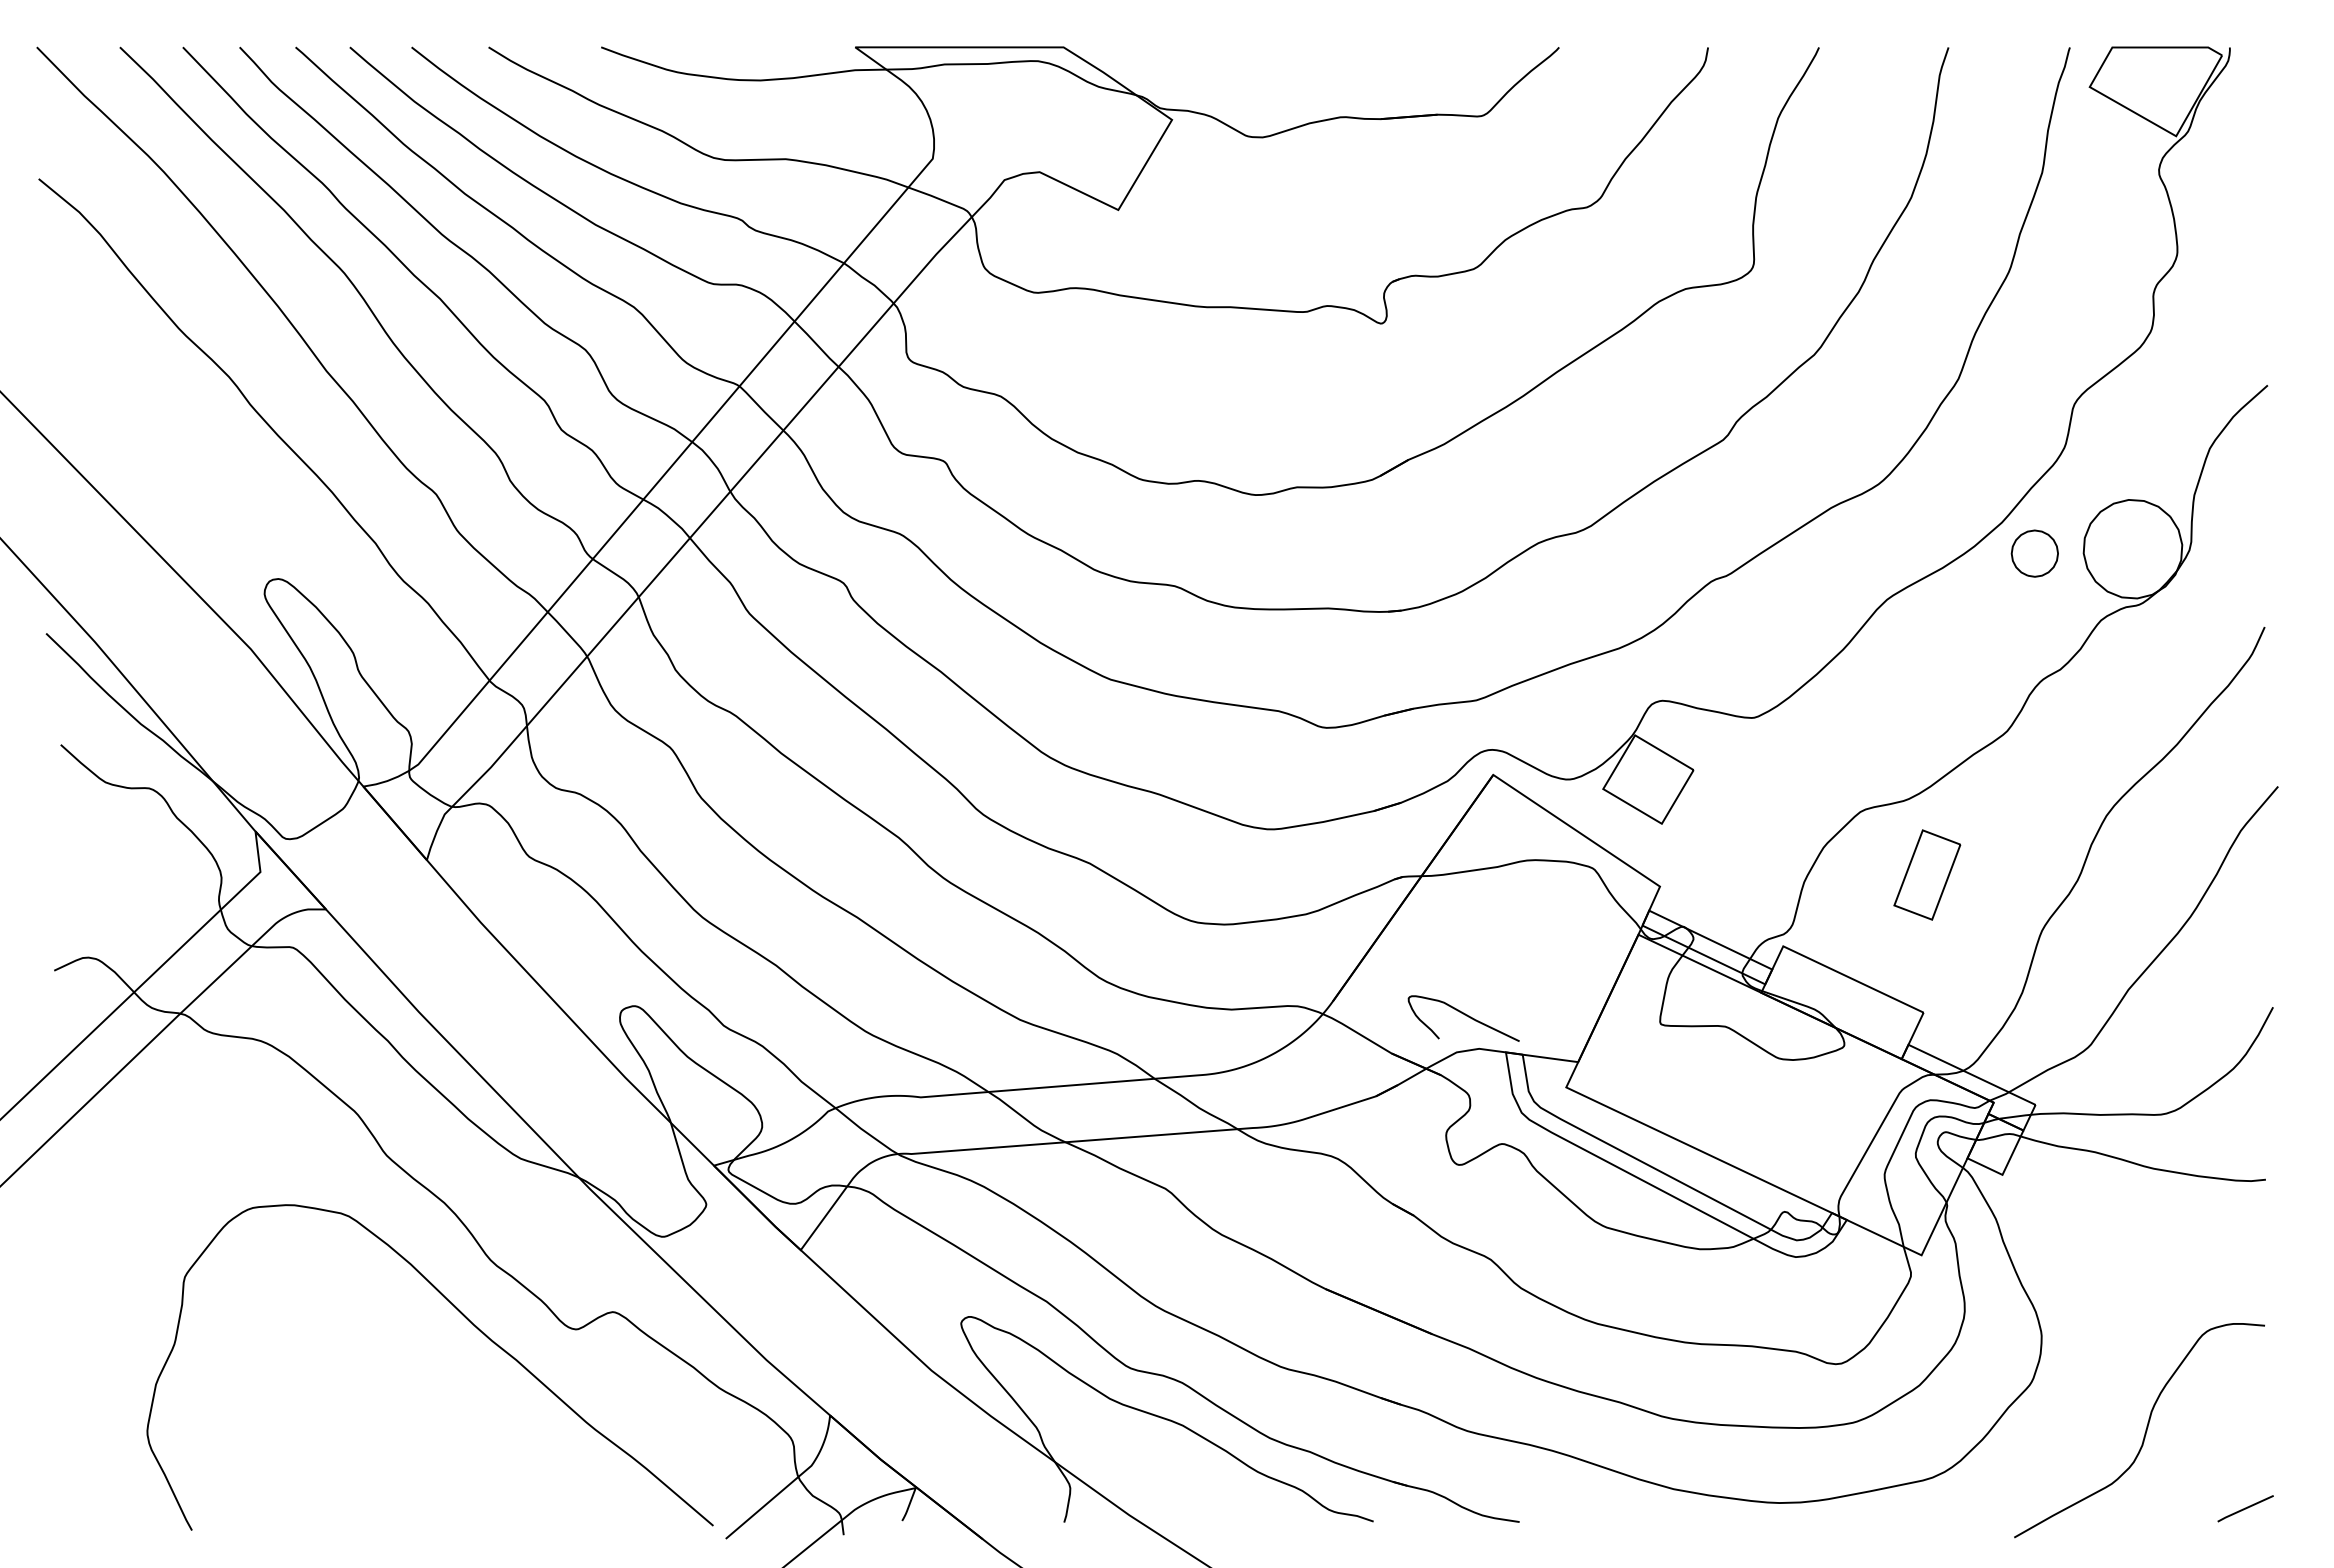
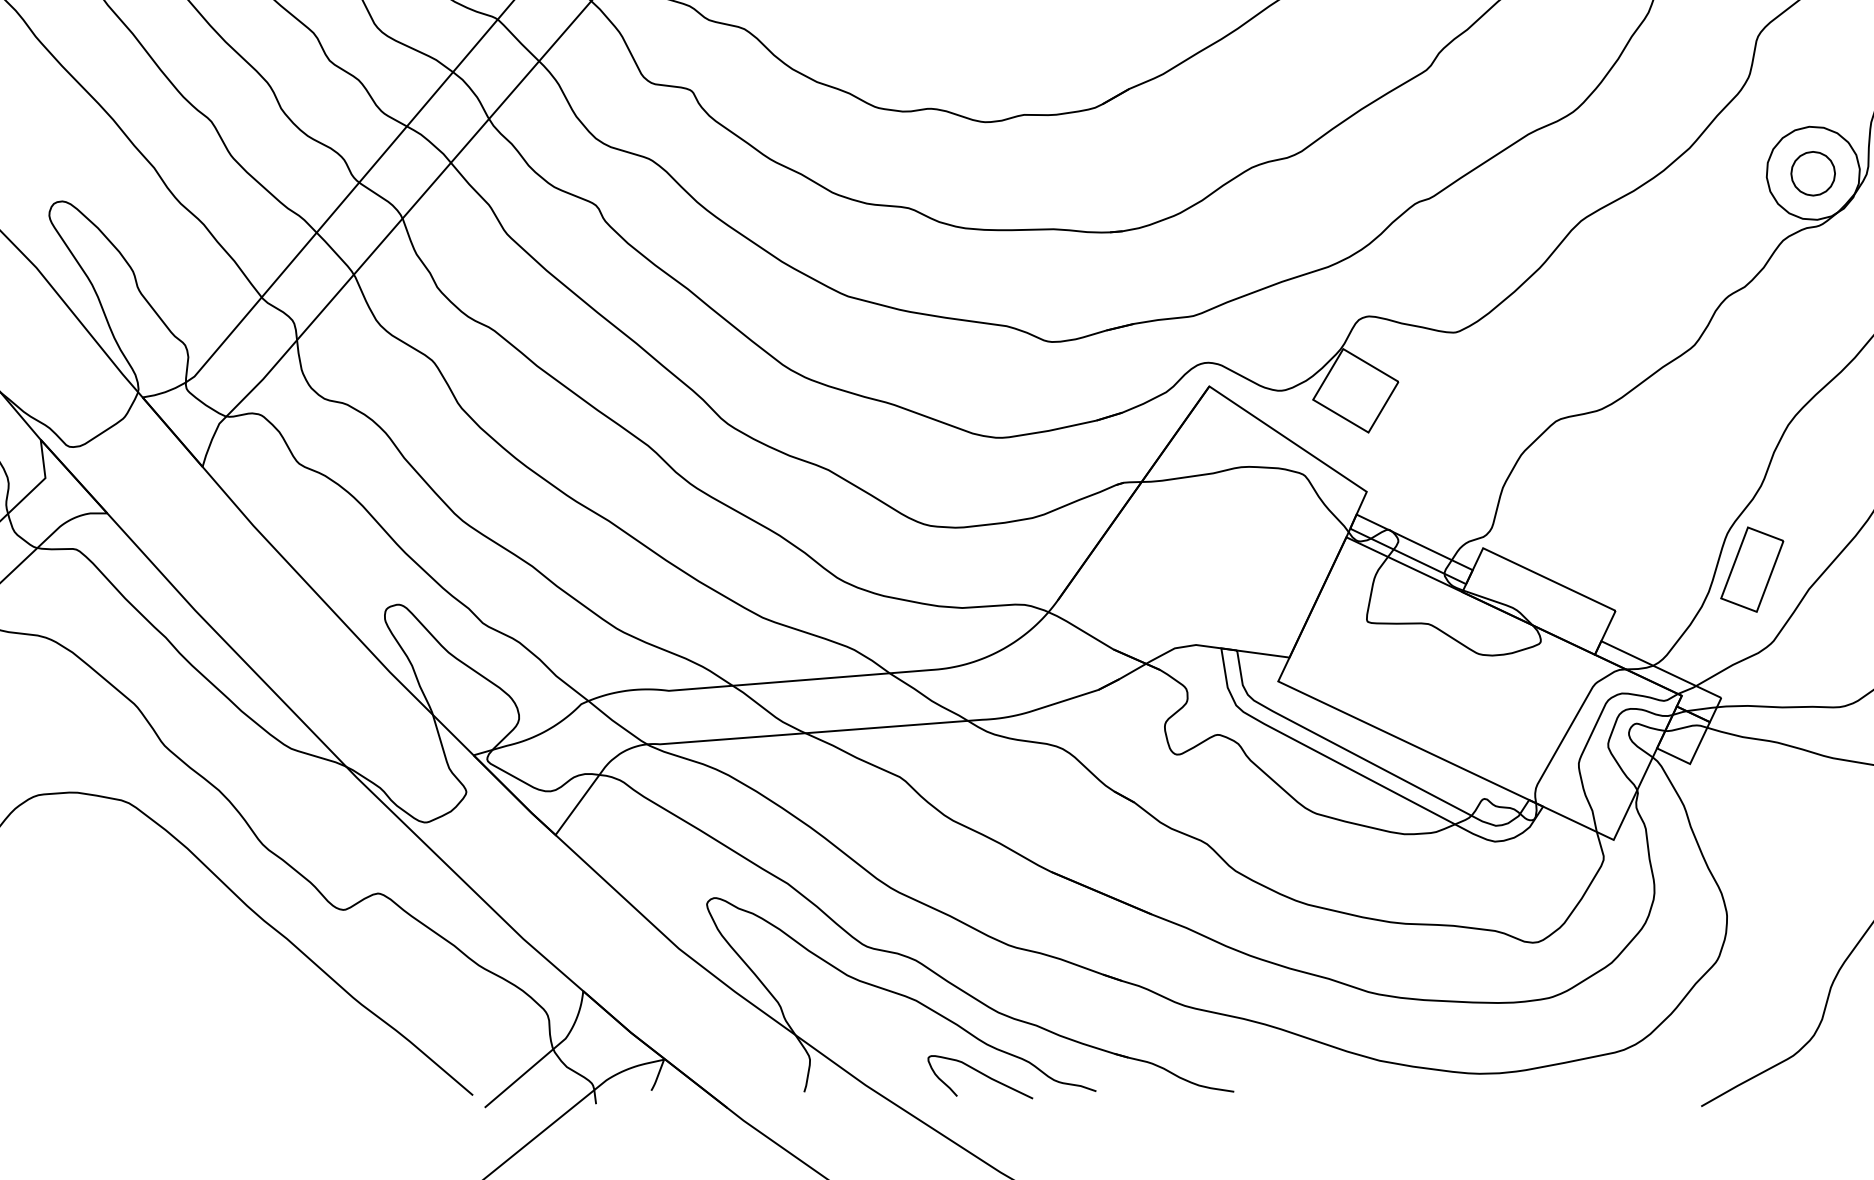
part: (2034, 553) -> (1812, 173), moved
part: (1927, 874) -> (1752, 569), moved
curve: (1464, 1015) -> (981, 1074), moved

